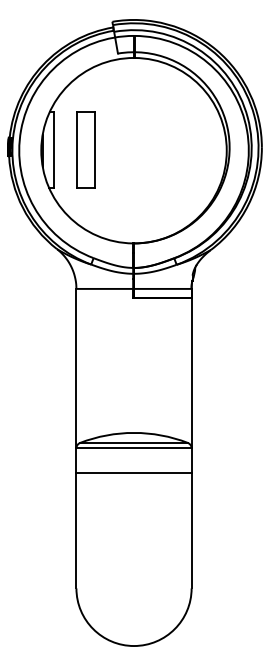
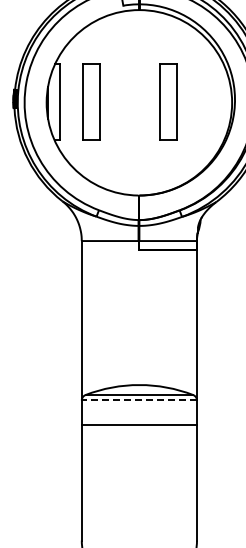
part: (162, 149) -> (167, 101), added
line: (134, 448) -> (139, 400), solid -> dashed

